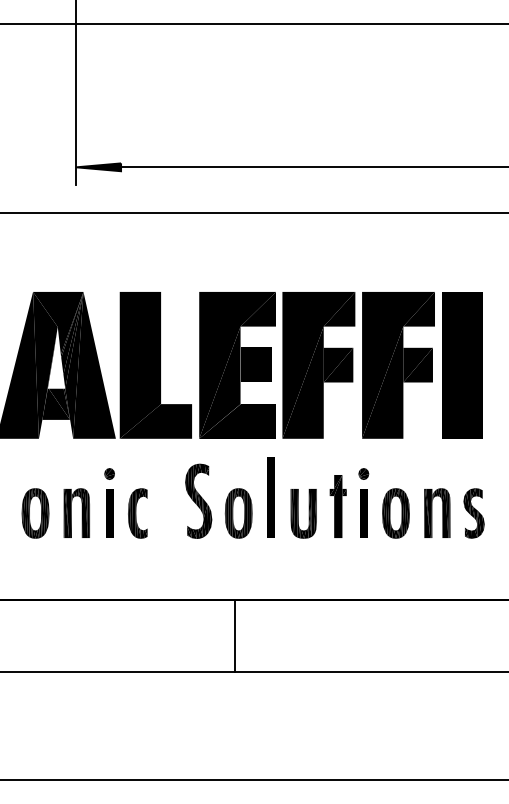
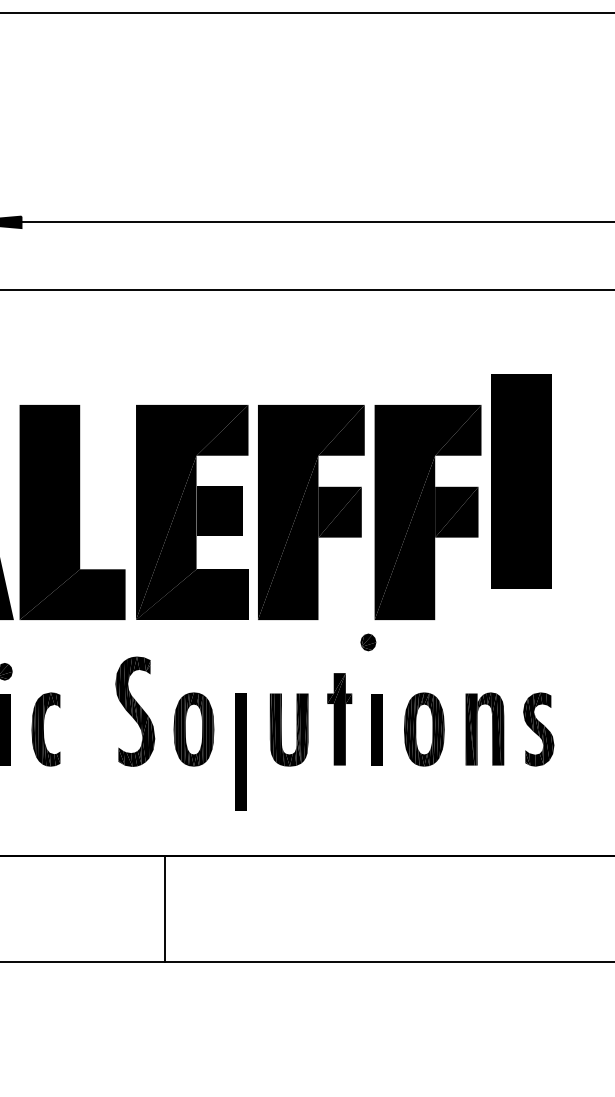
part: (462, 365) -> (521, 481), moved
part: (363, 473) -> (367, 641), moved
part: (270, 497) -> (240, 751), moved
line: (234, 635) -> (164, 908), moved

